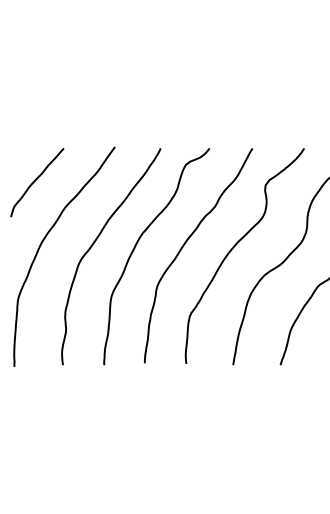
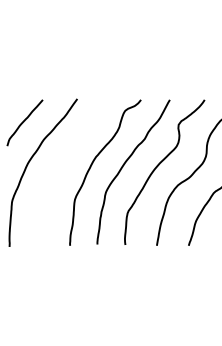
curve: (92, 247) -> (62, 166), removed

